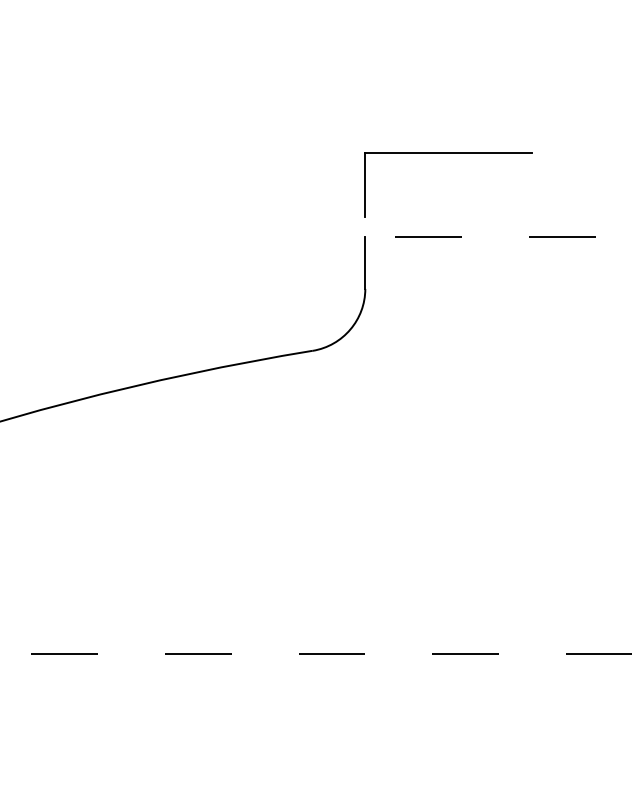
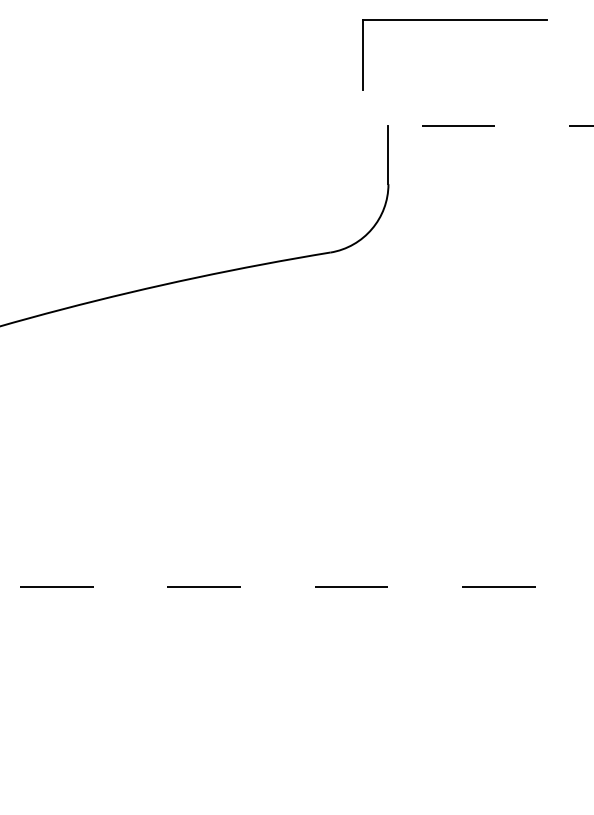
part: (448, 153) -> (454, 20), moved

